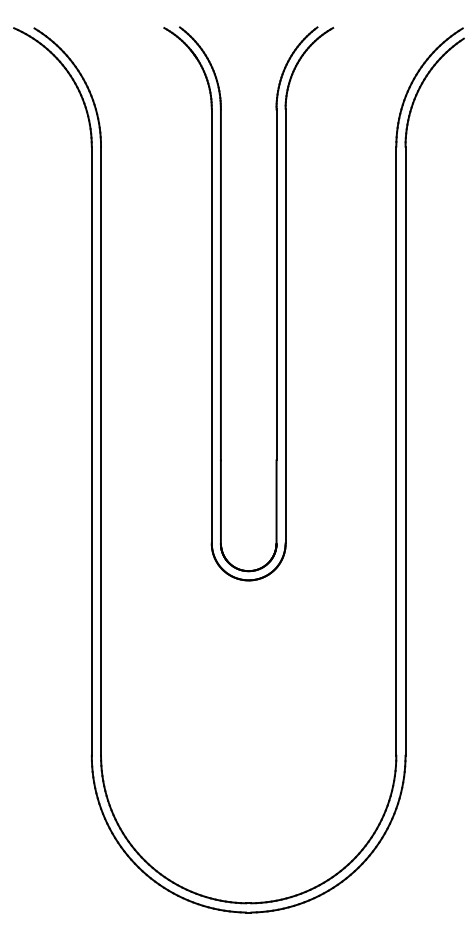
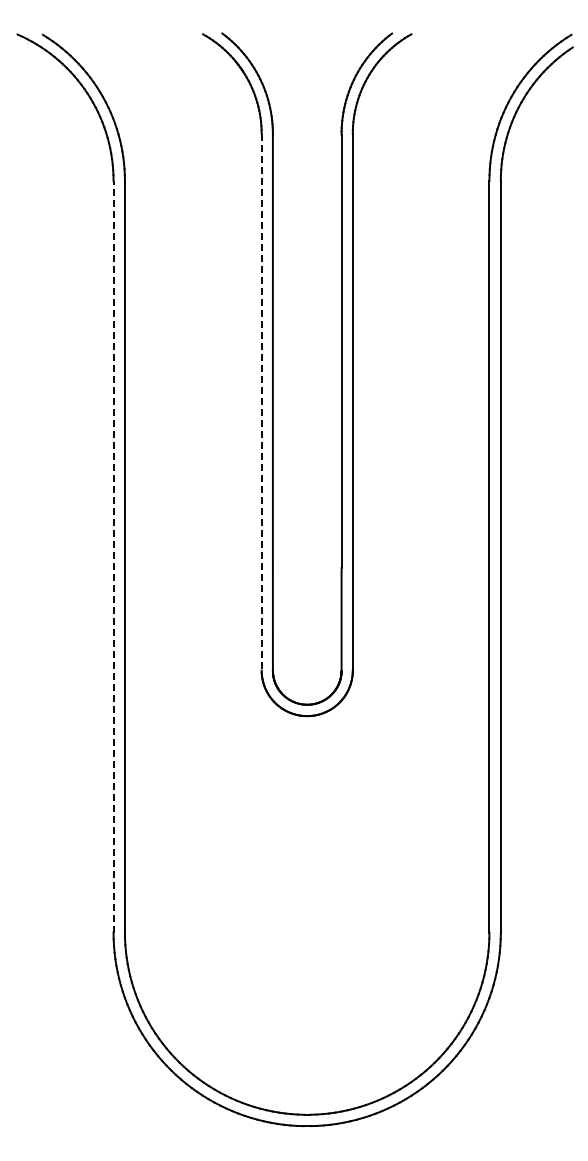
line: (211, 326) -> (261, 402), solid -> dashed
line: (91, 451) -> (113, 556), solid -> dashed

